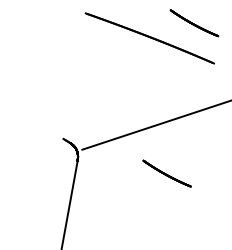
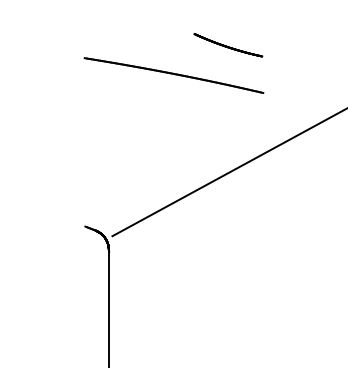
part: (167, 173) -> (228, 247), removed

